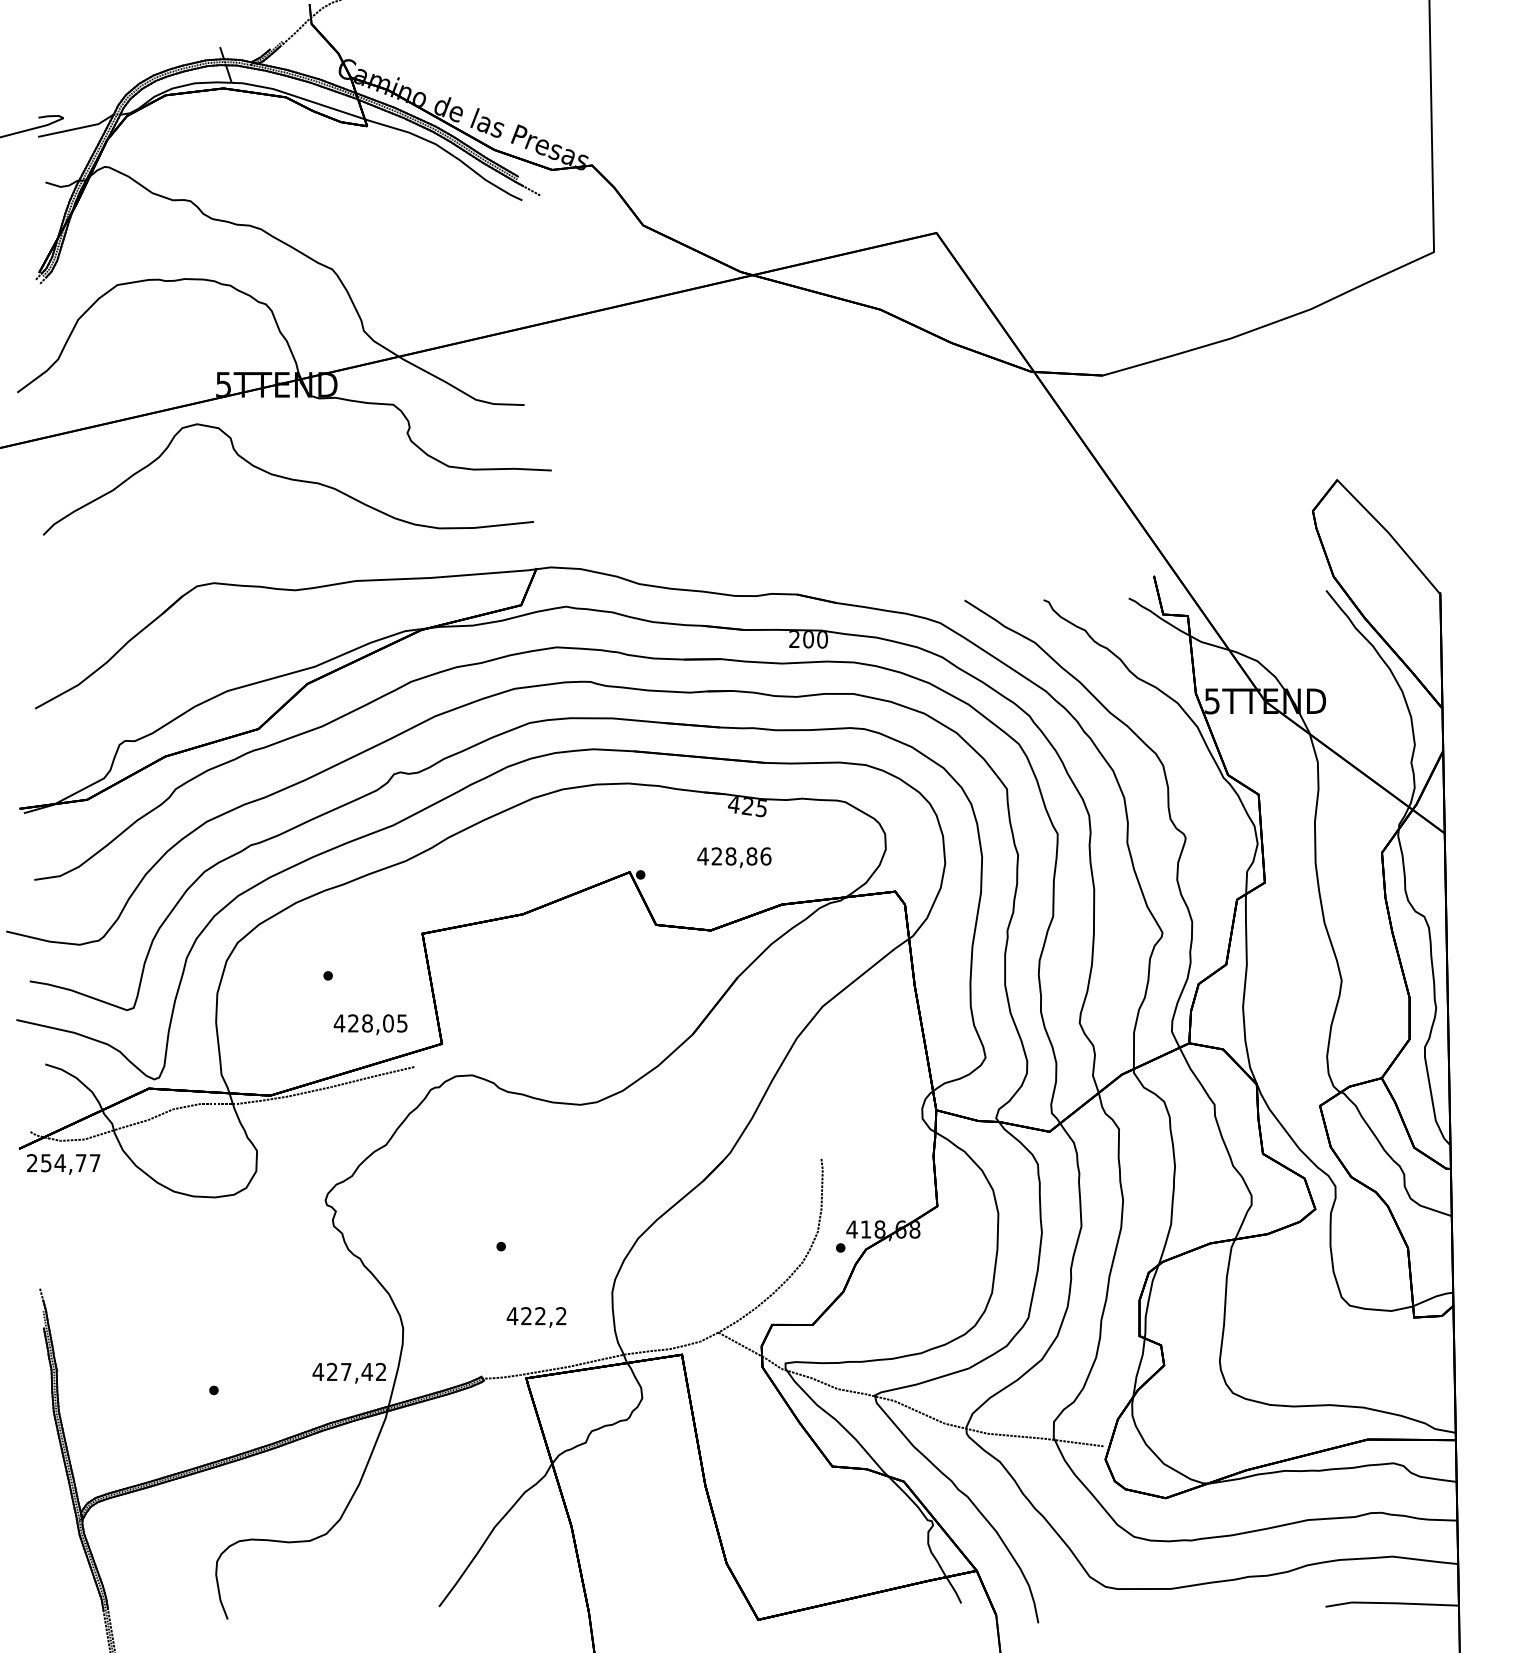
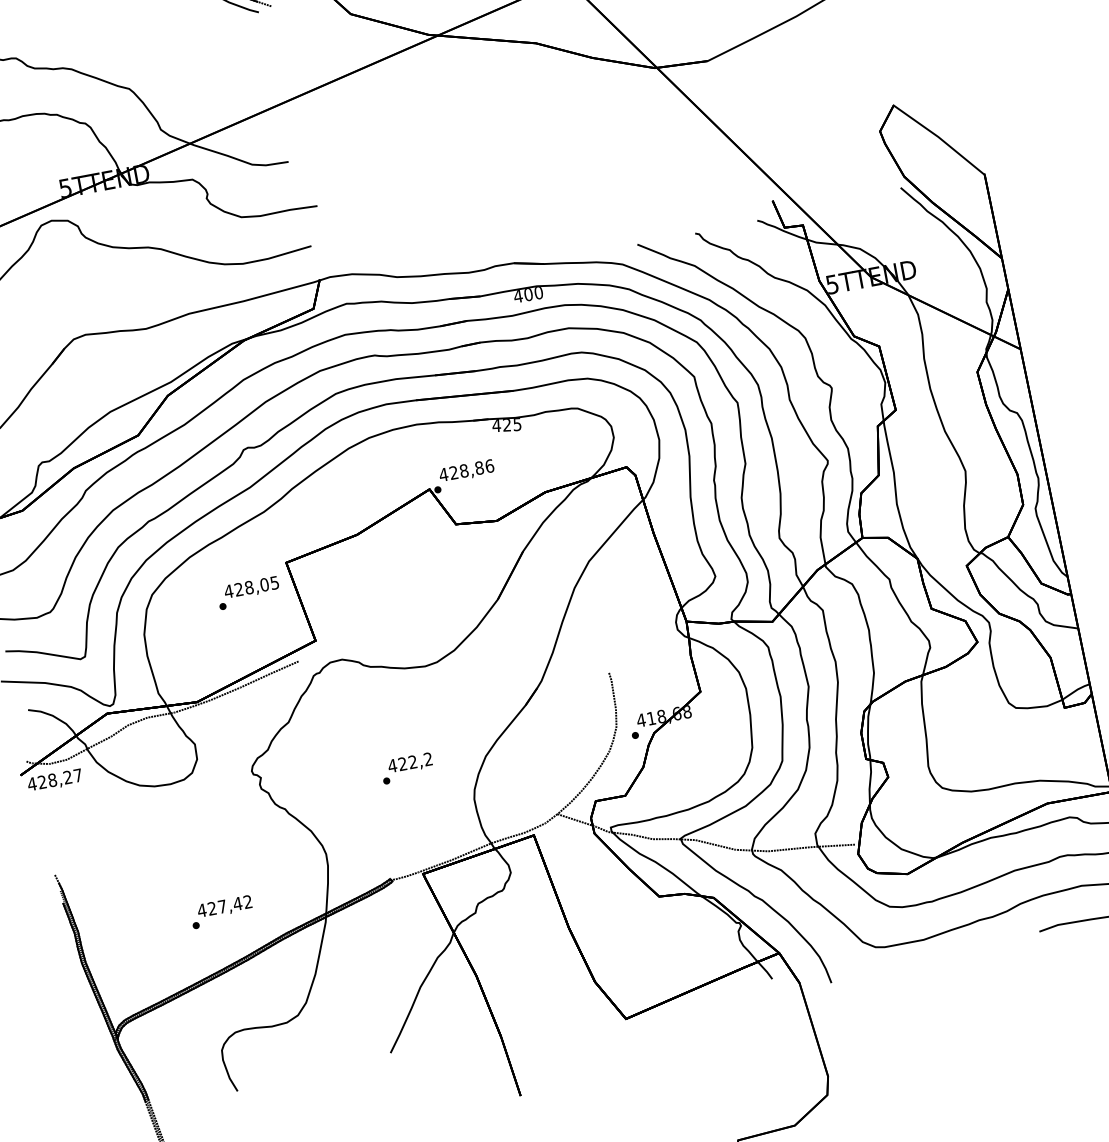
text: (794, 639) -> (518, 296), 200 -> 400
text: (734, 857) -> (466, 471), moved
text: (370, 1024) -> (251, 588), moved
text: (56, 1163) -> (49, 781), 254,77 -> 428,27
text: (536, 1317) -> (410, 763), moved
text: (348, 1372) -> (224, 906), moved

